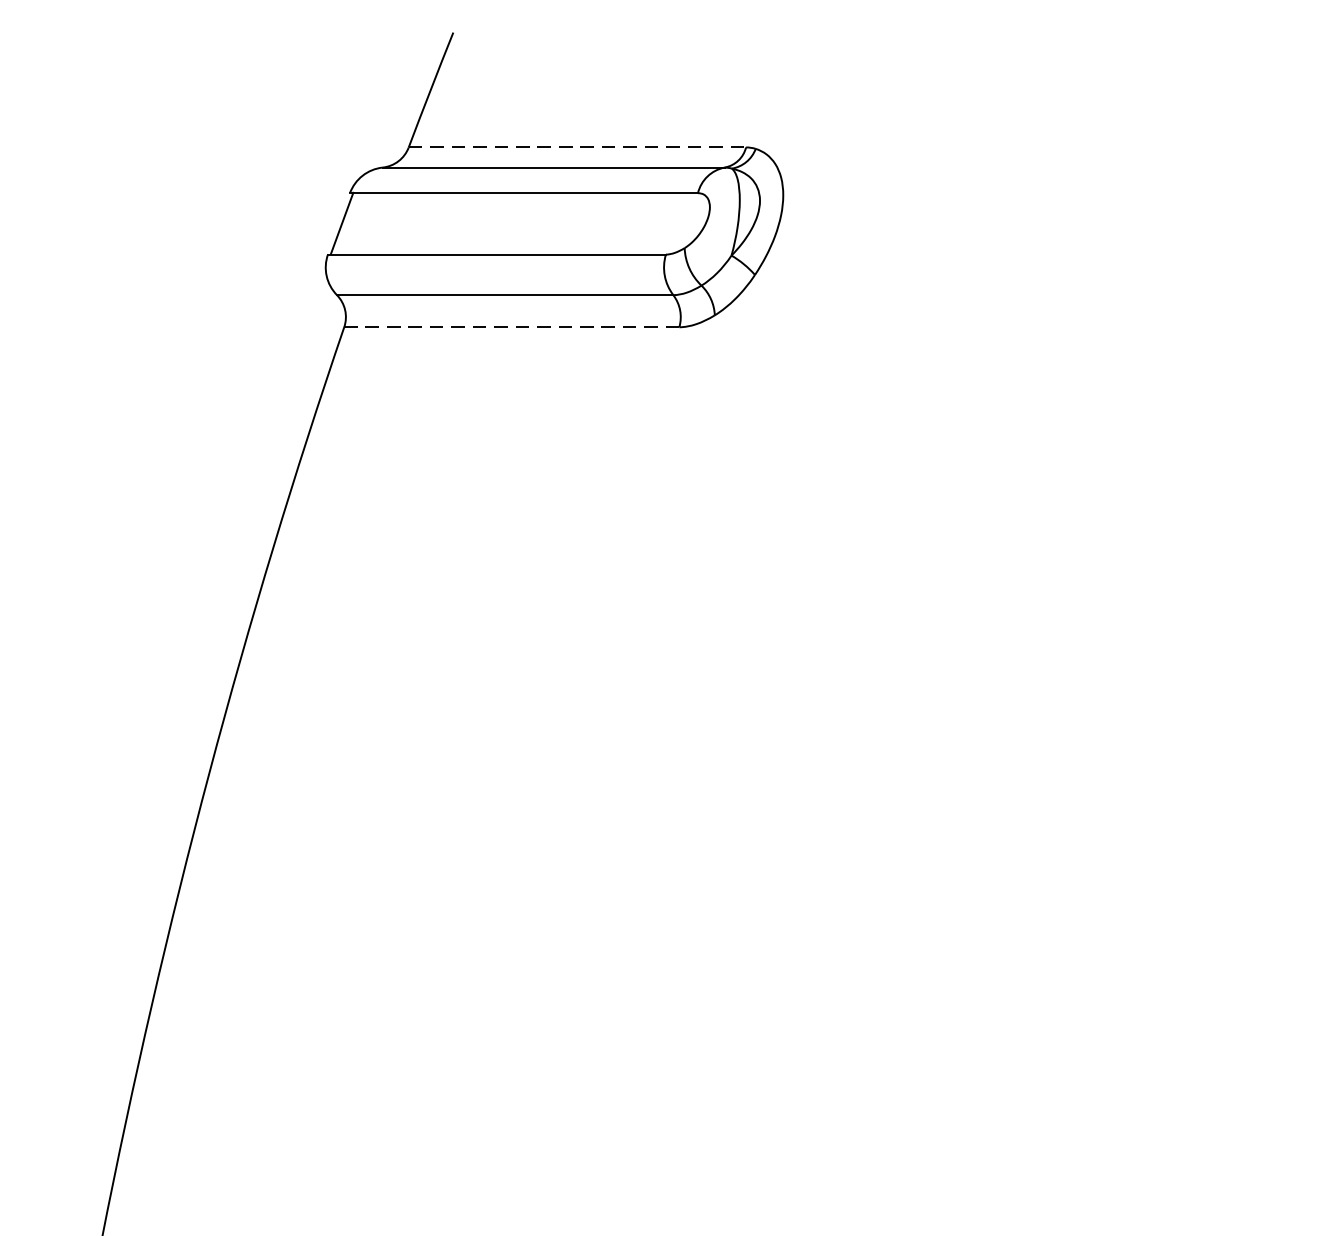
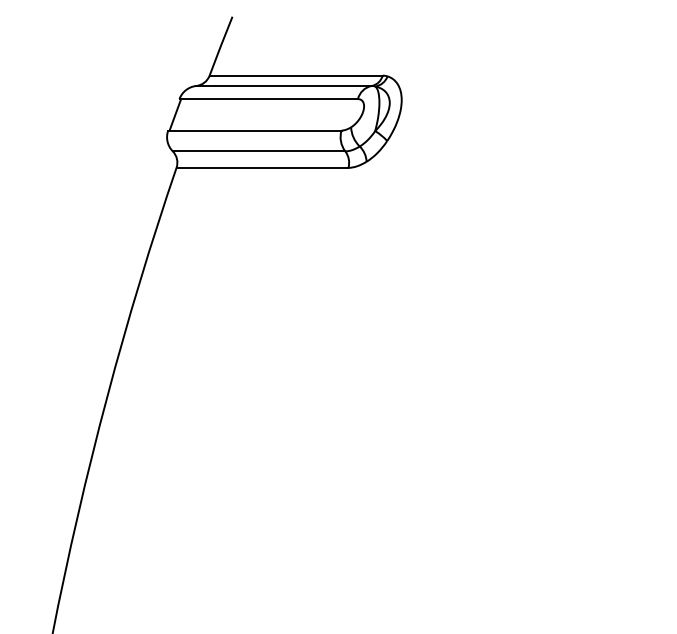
line: (578, 147) -> (296, 75), dashed -> solid
line: (511, 326) -> (262, 167), dashed -> solid

